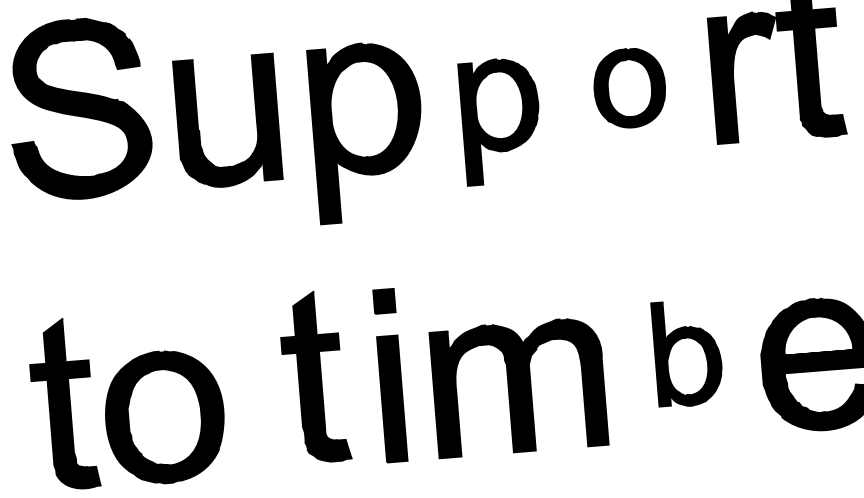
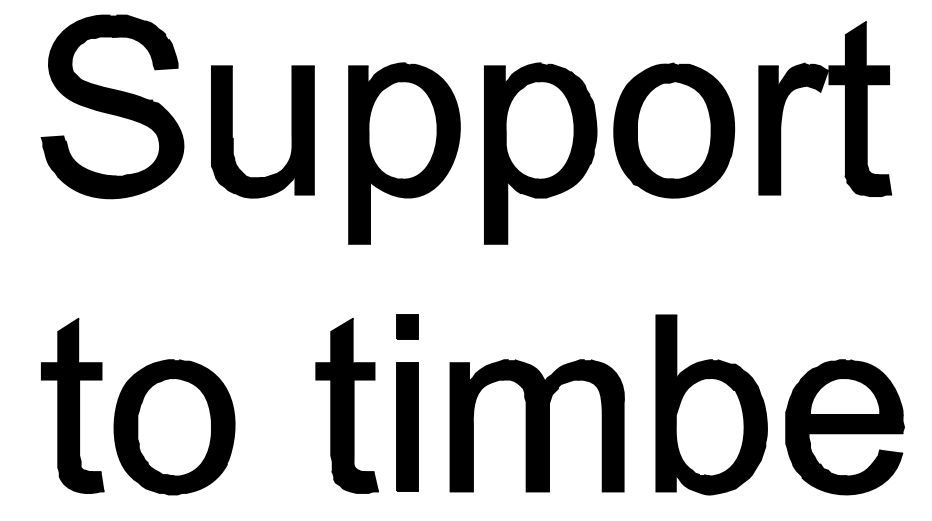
part: (629, 88) -> (674, 130), size x1.67
part: (500, 121) -> (540, 153), size x1.43
part: (687, 352) -> (711, 404), size x1.67
part: (314, 376) -> (346, 405), moved

